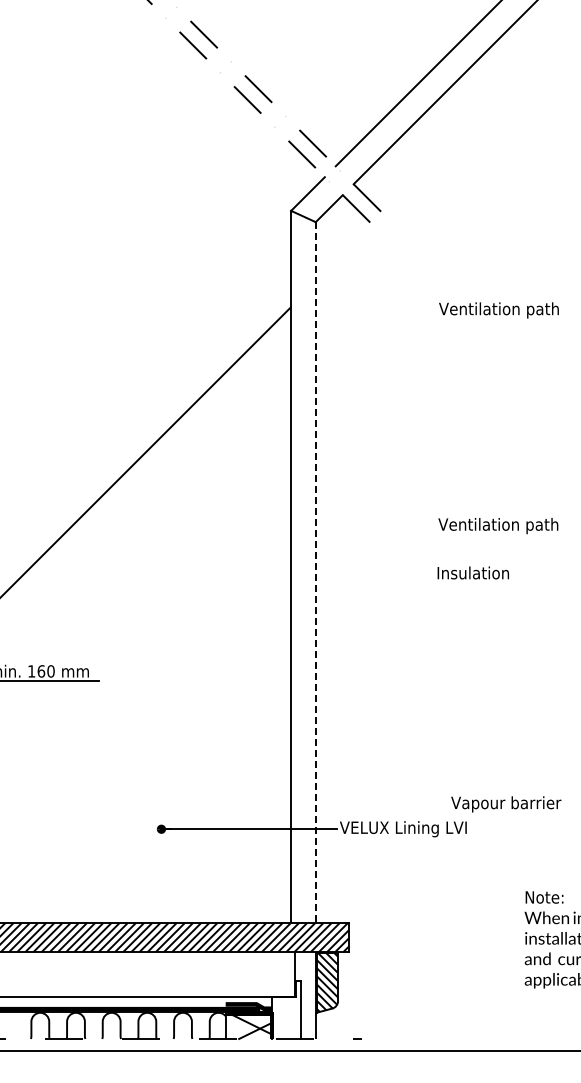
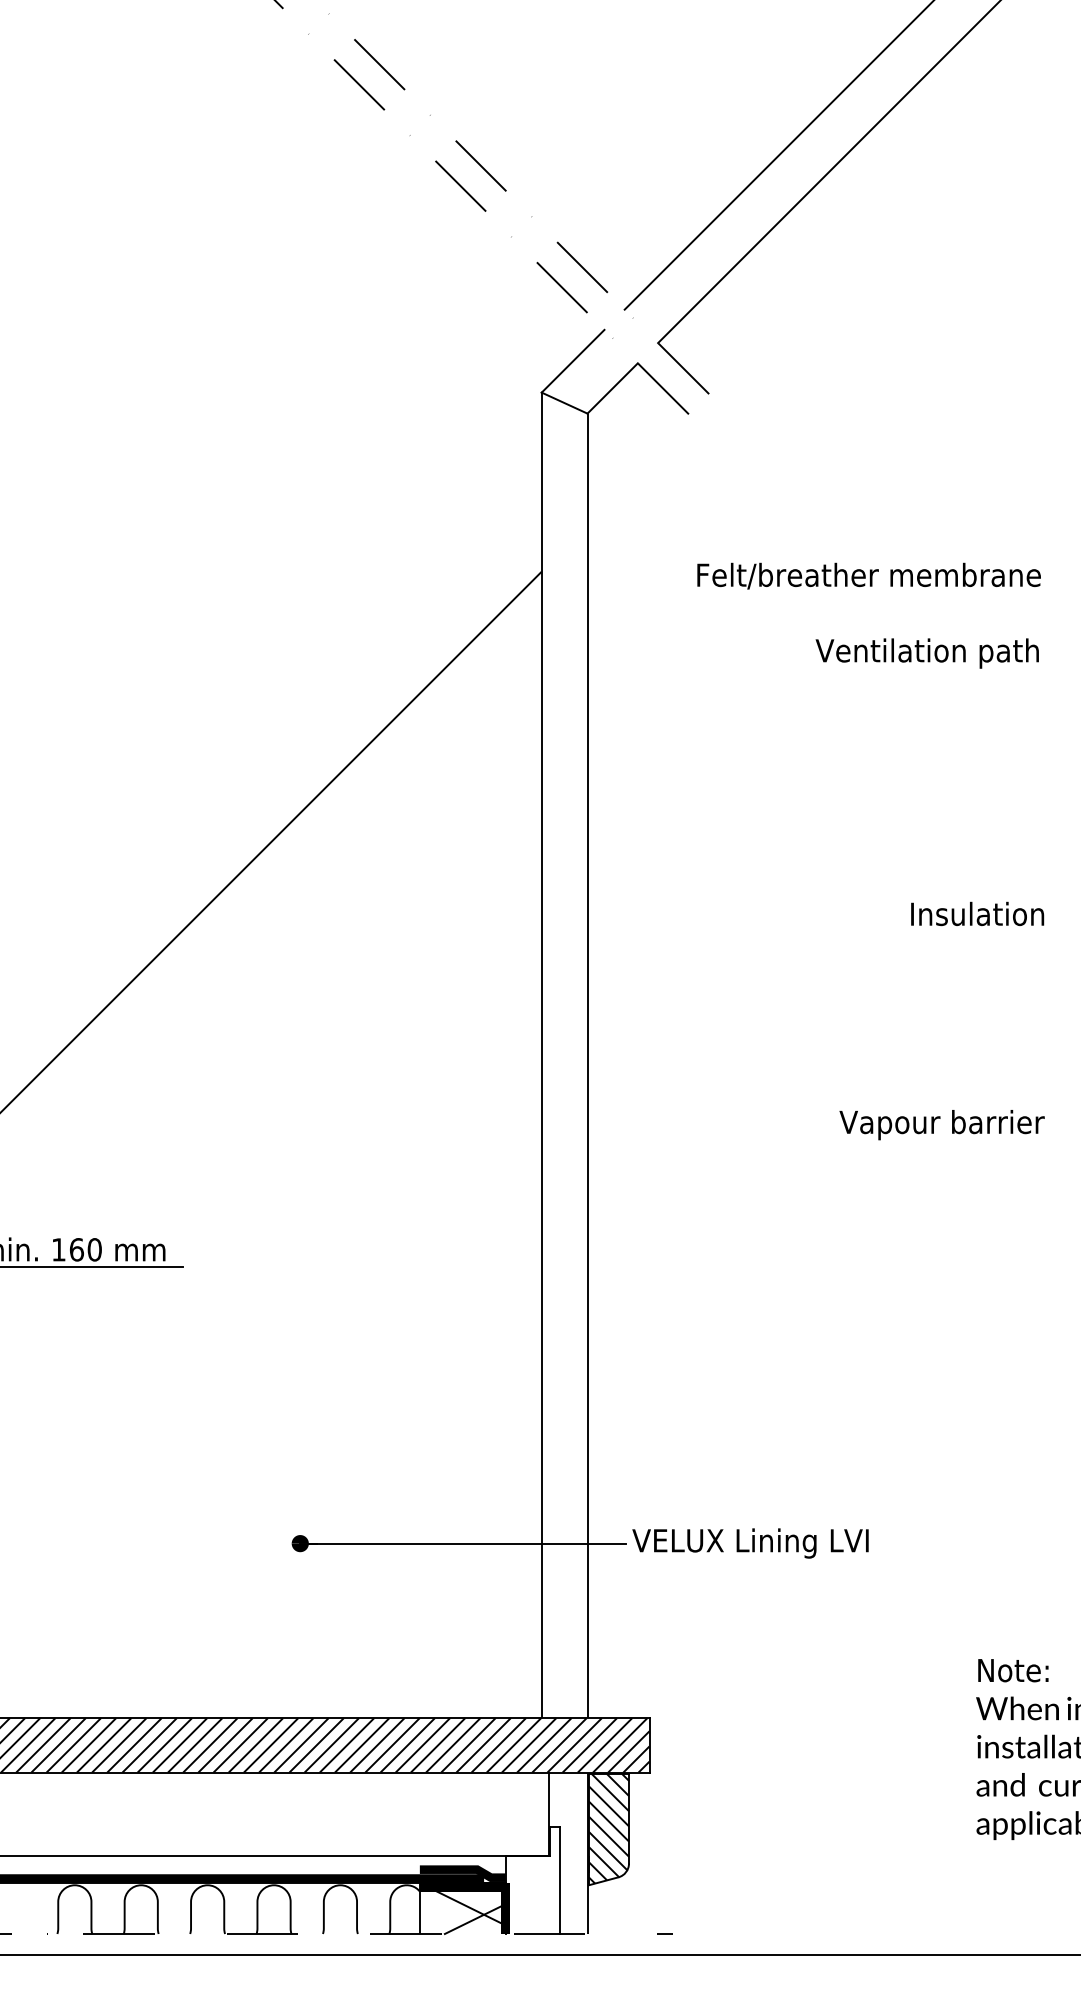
text: (466, 310) -> (868, 578), Ventilation path -> Felt/breather membrane
text: (498, 526) -> (927, 654), moved
text: (472, 572) -> (976, 913), moved
line: (315, 573) -> (587, 1067), dashed -> solid
text: (506, 804) -> (942, 1125), moved

